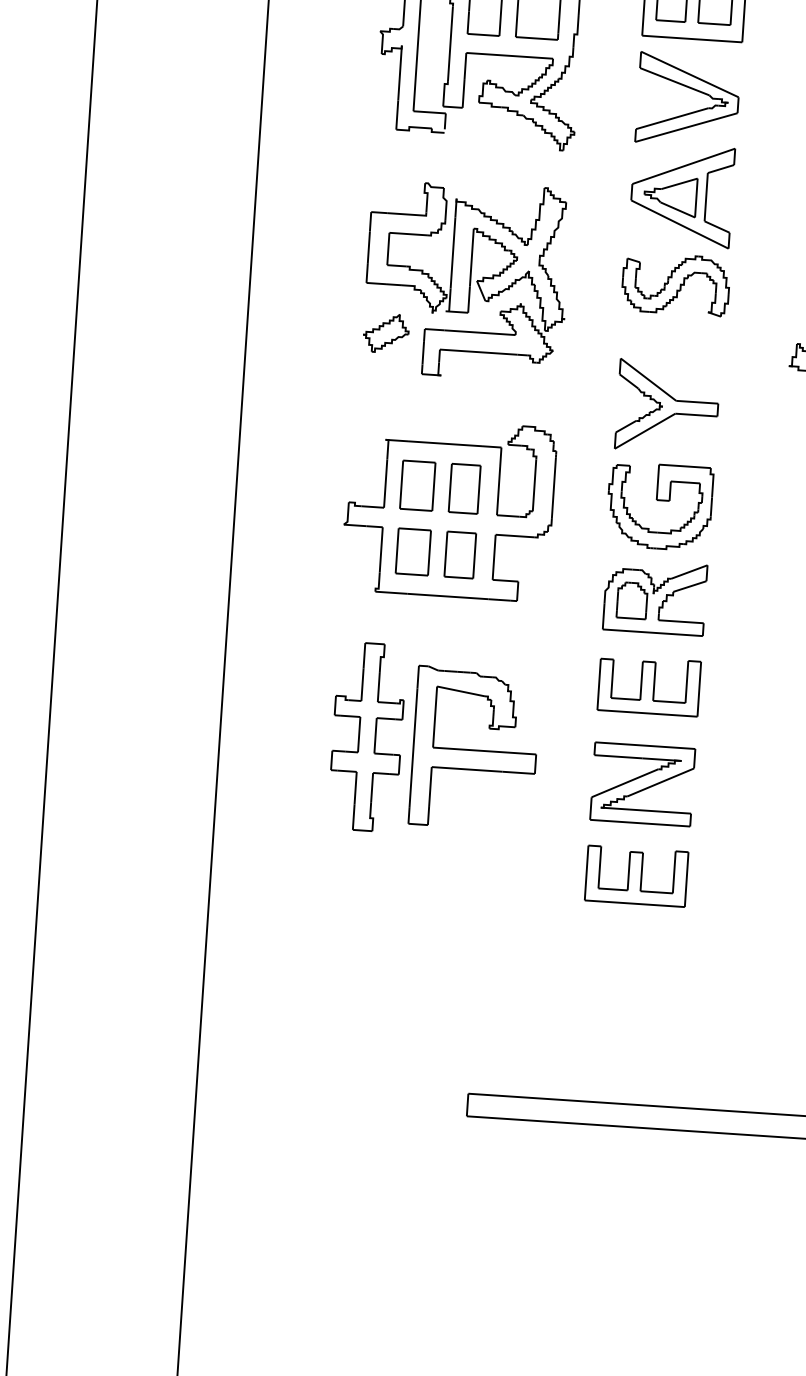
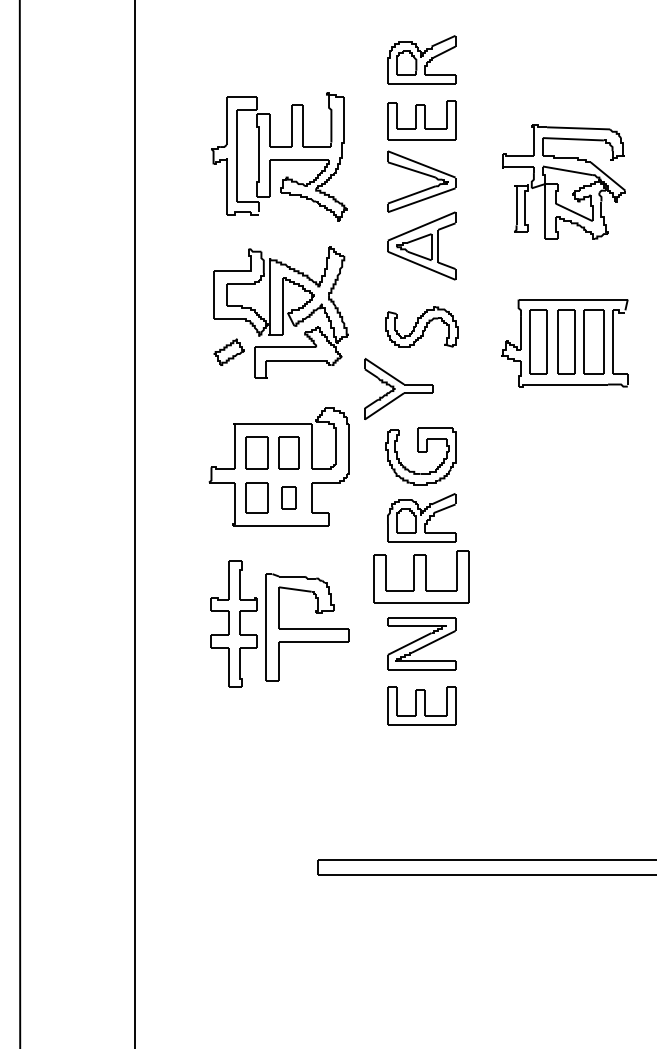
part: (675, 283) -> (421, 326), moved
part: (667, 406) -> (398, 388), moved
part: (459, 554) -> (288, 497), size x0.7
part: (648, 686) -> (421, 577), size x1.4

